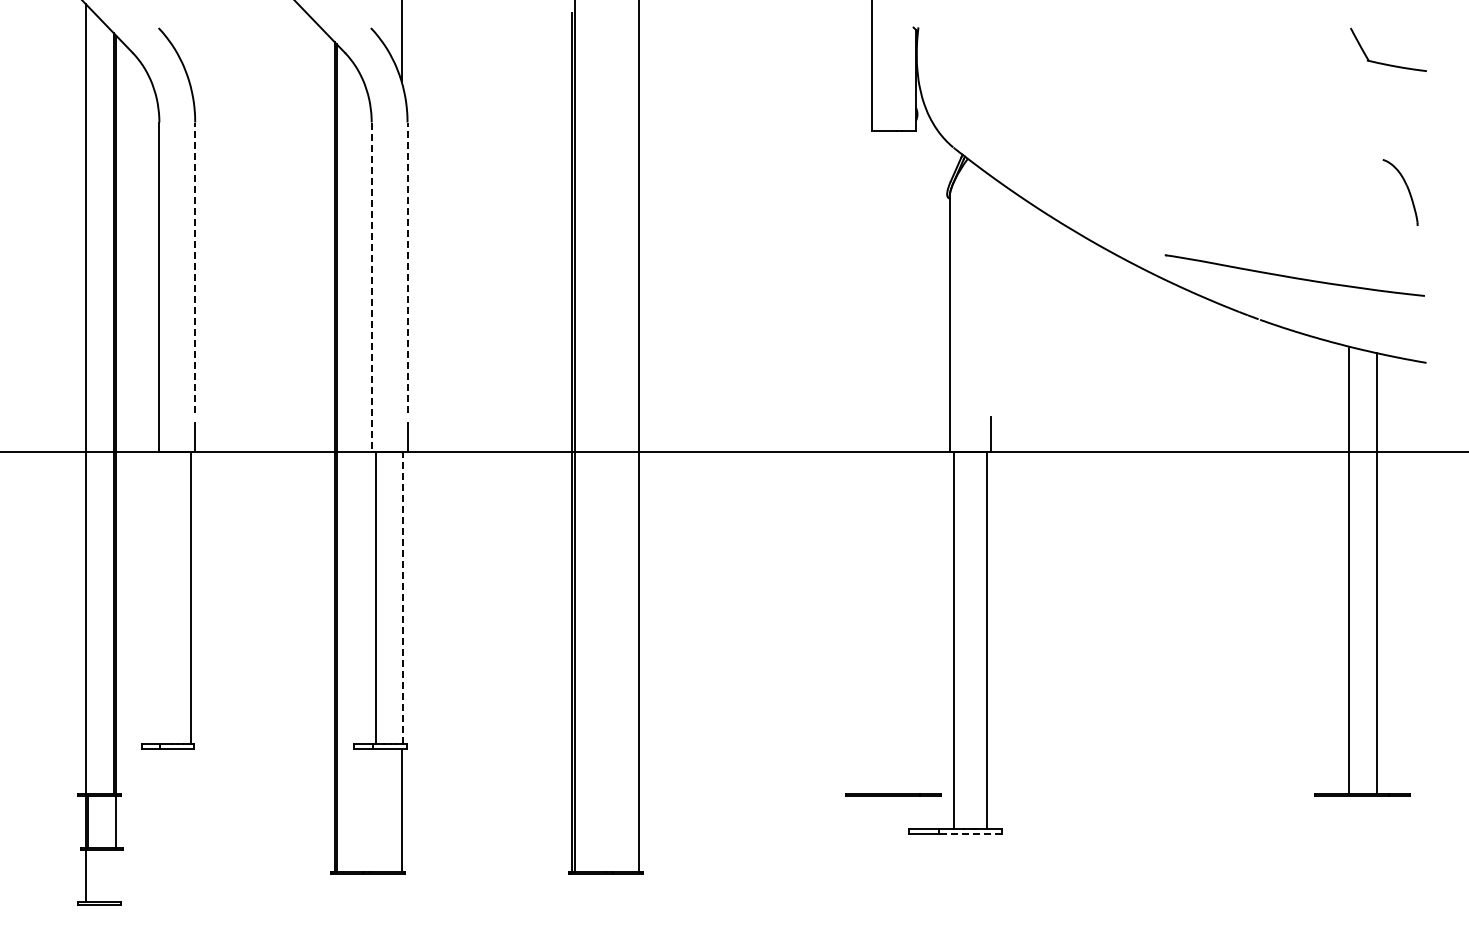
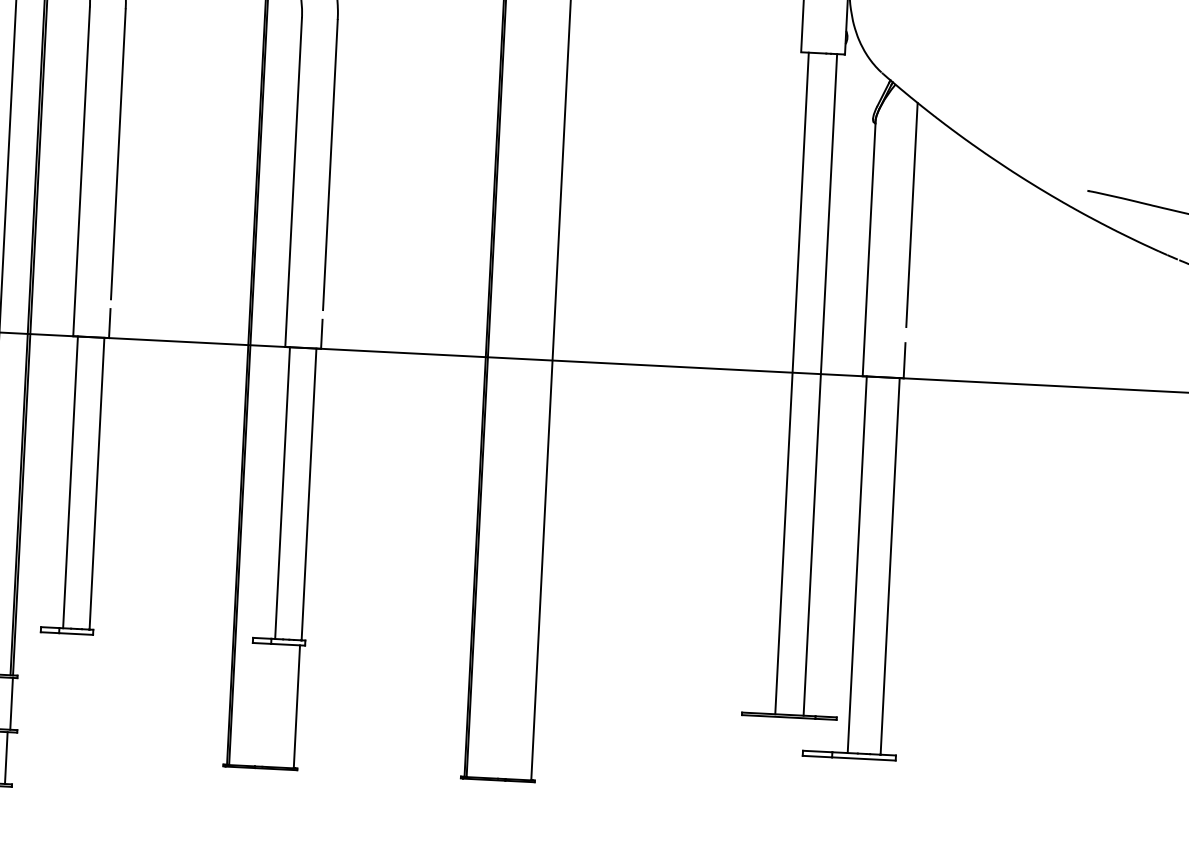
line: (195, 267) -> (118, 154), dashed -> solid
line: (407, 267) -> (330, 164), dashed -> solid
line: (371, 287) -> (293, 182), dashed -> solid
line: (990, 288) -> (911, 215), added
line: (879, 462) -> (791, 383), added
line: (907, 462) -> (819, 384), added
line: (164, 597) -> (70, 482), added
line: (402, 597) -> (308, 494), dashed -> solid
line: (970, 833) -> (864, 758), dashed -> solid
line: (113, 876) -> (5, 758), added

